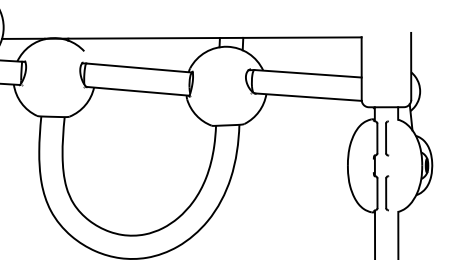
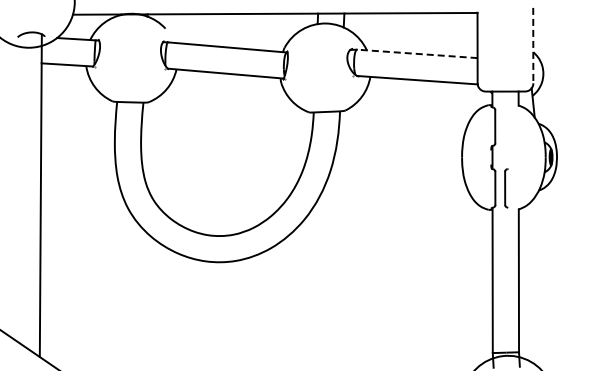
line: (411, 66) -> (533, 45), solid -> dashed
line: (307, 73) -> (416, 53), solid -> dashed
part: (387, 138) -> (506, 126), removed

